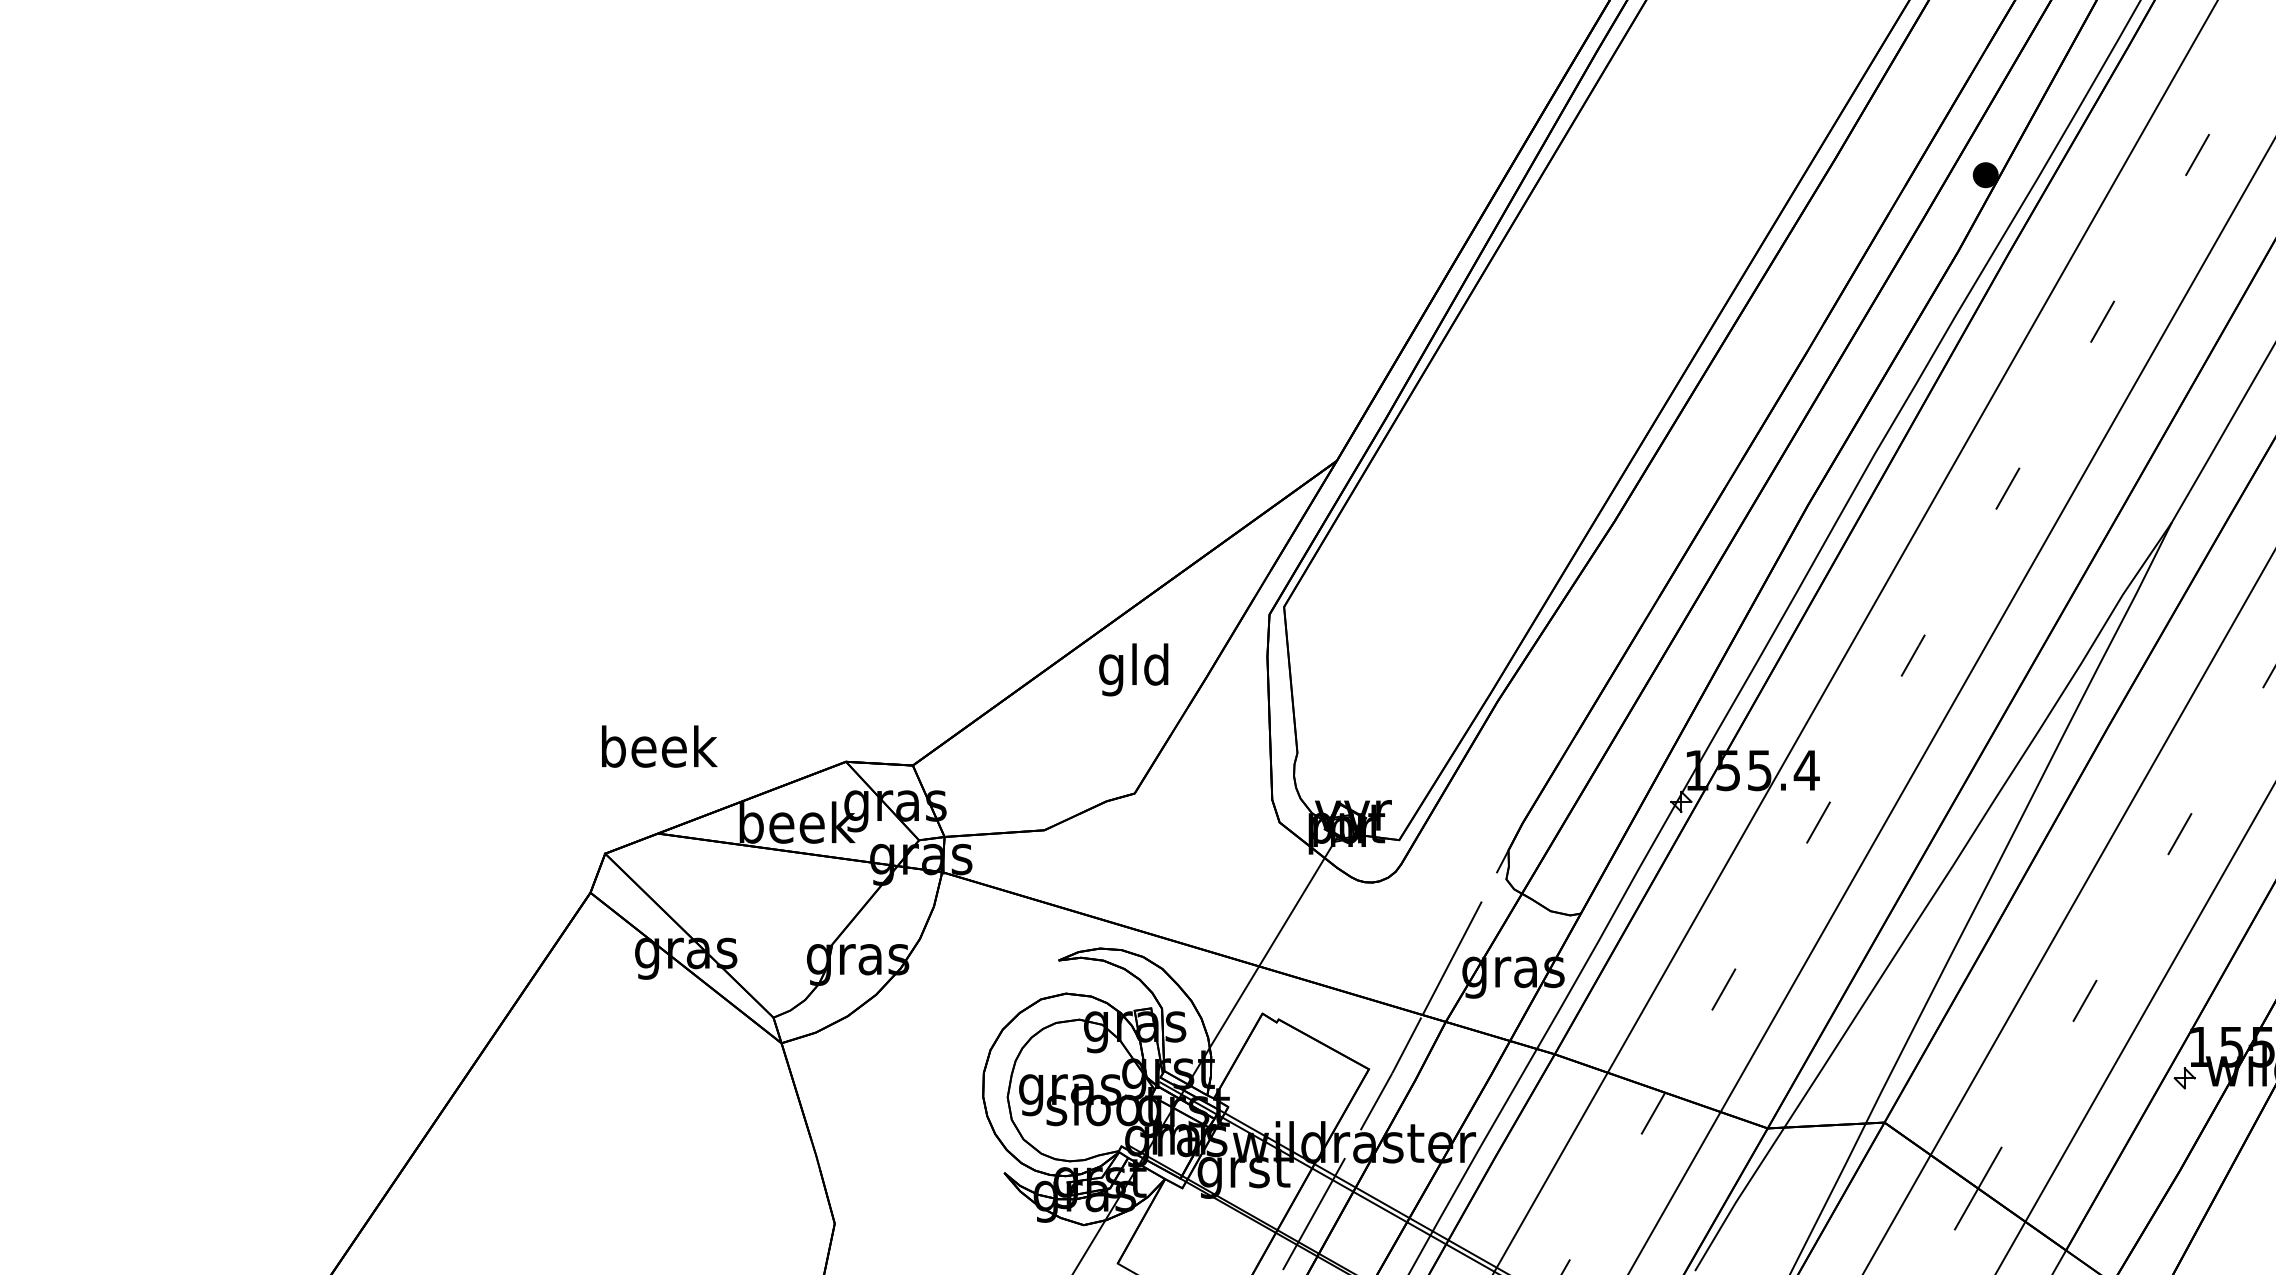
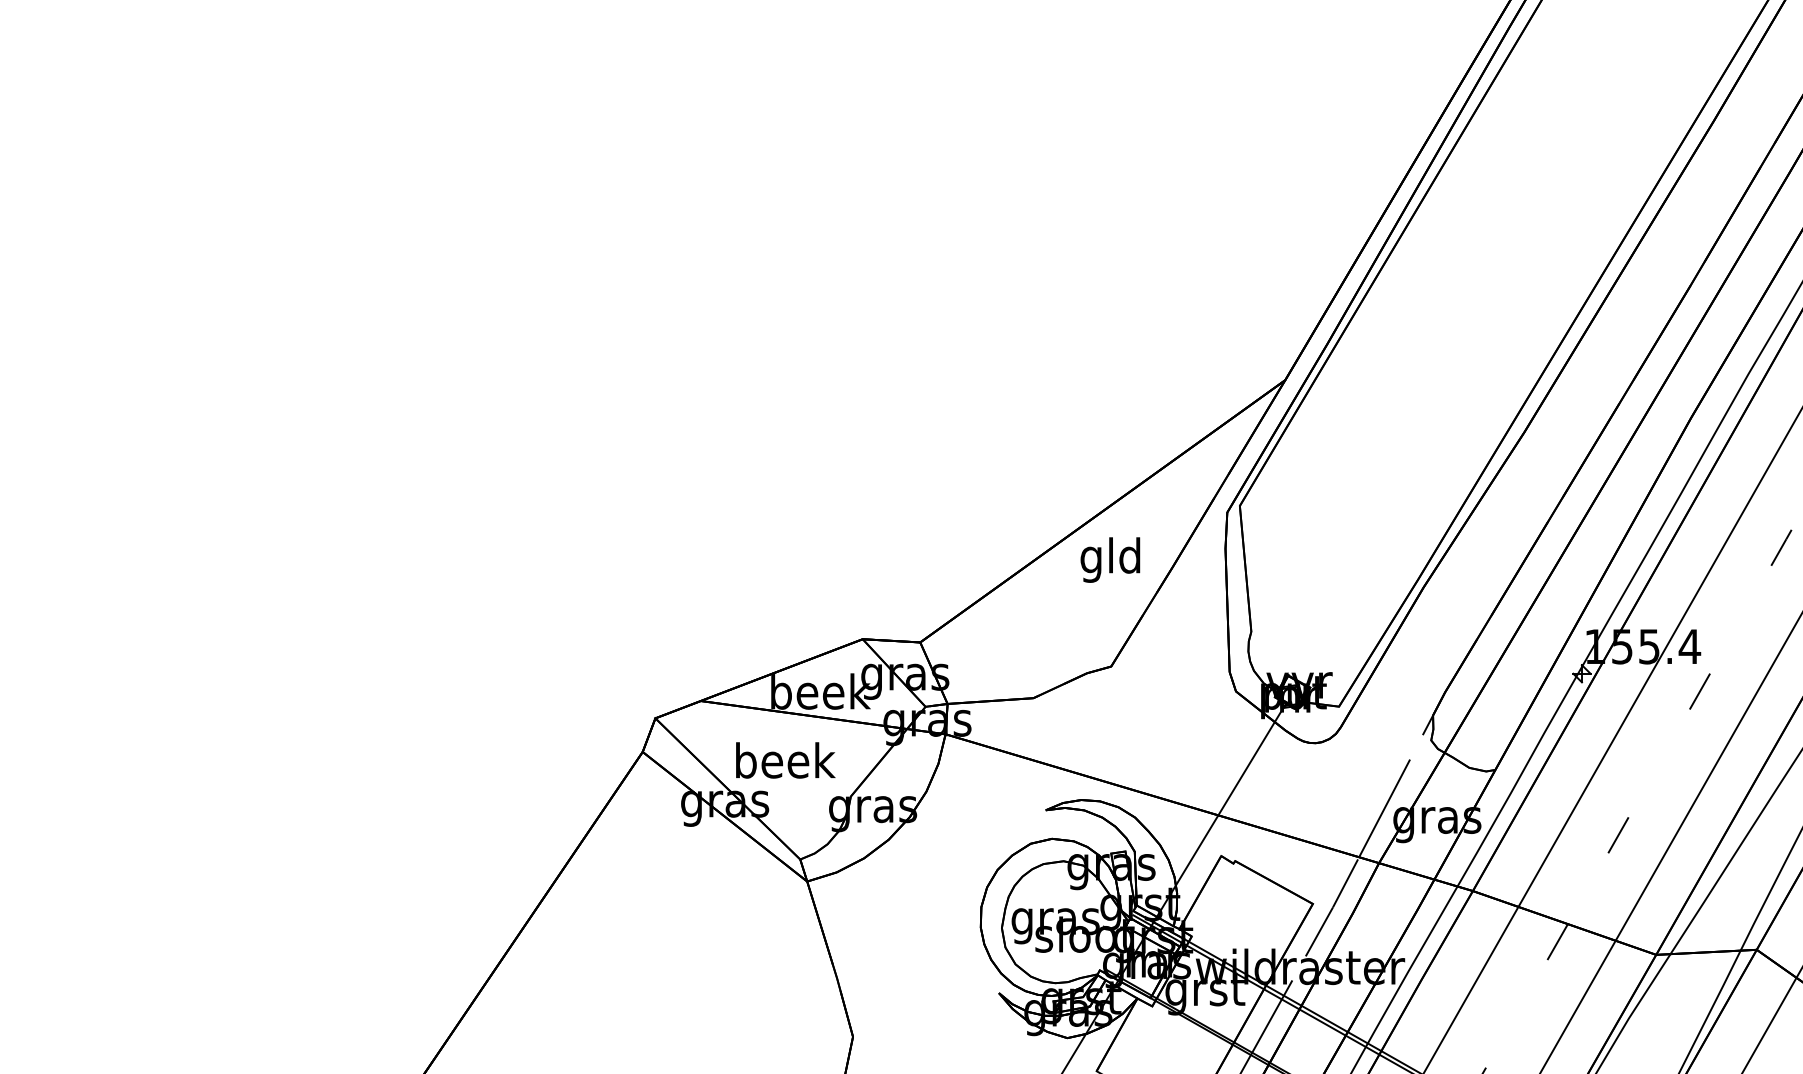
text: (659, 746) -> (785, 760), moved

